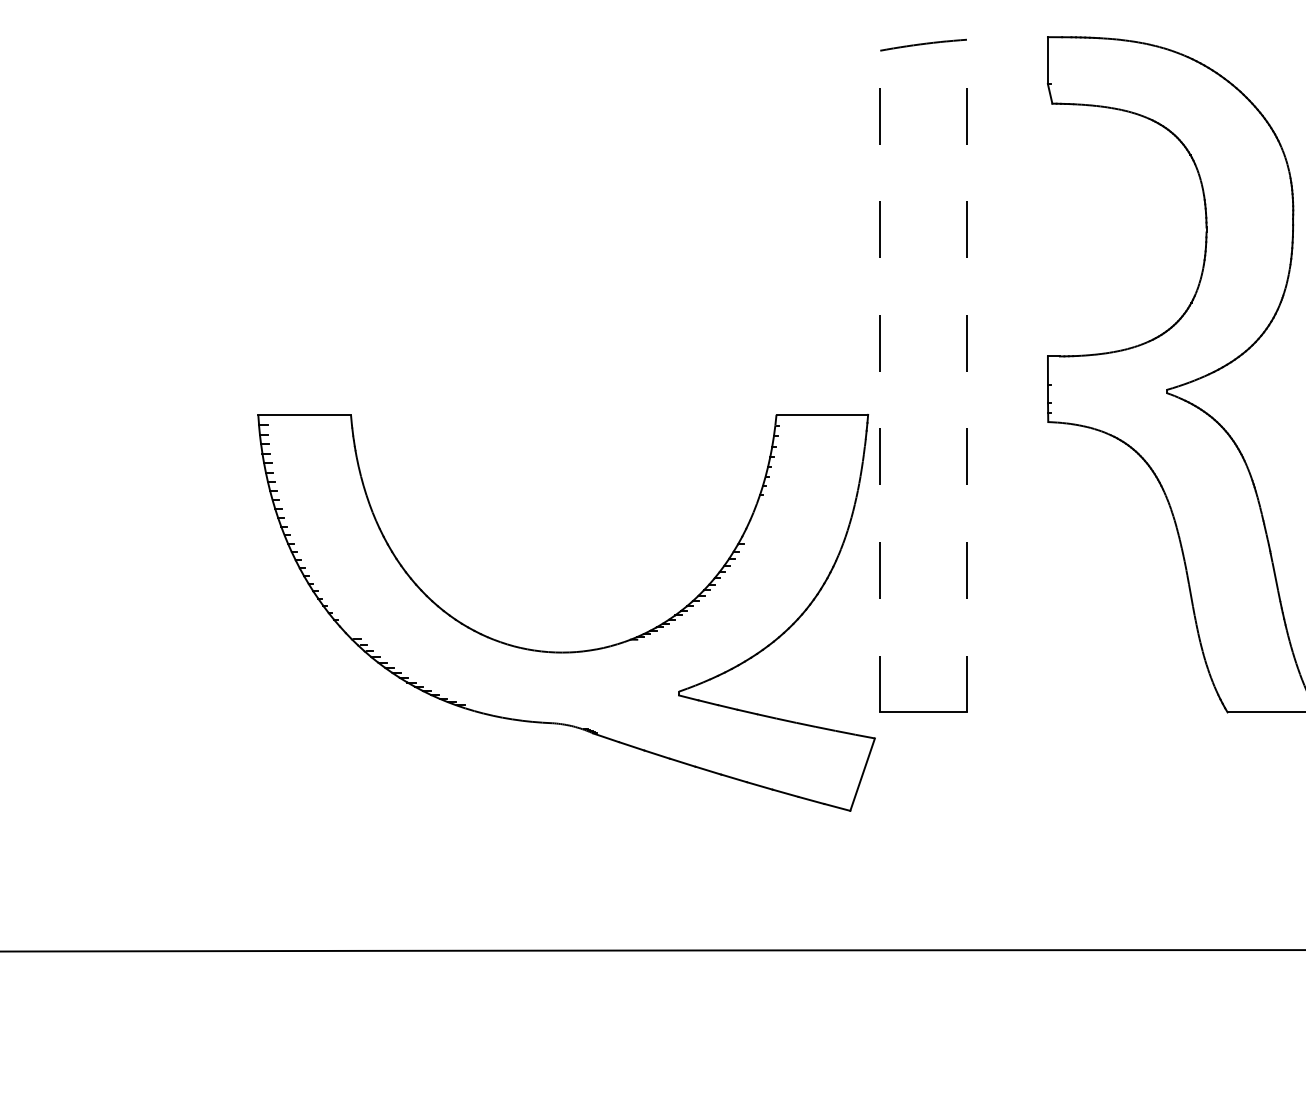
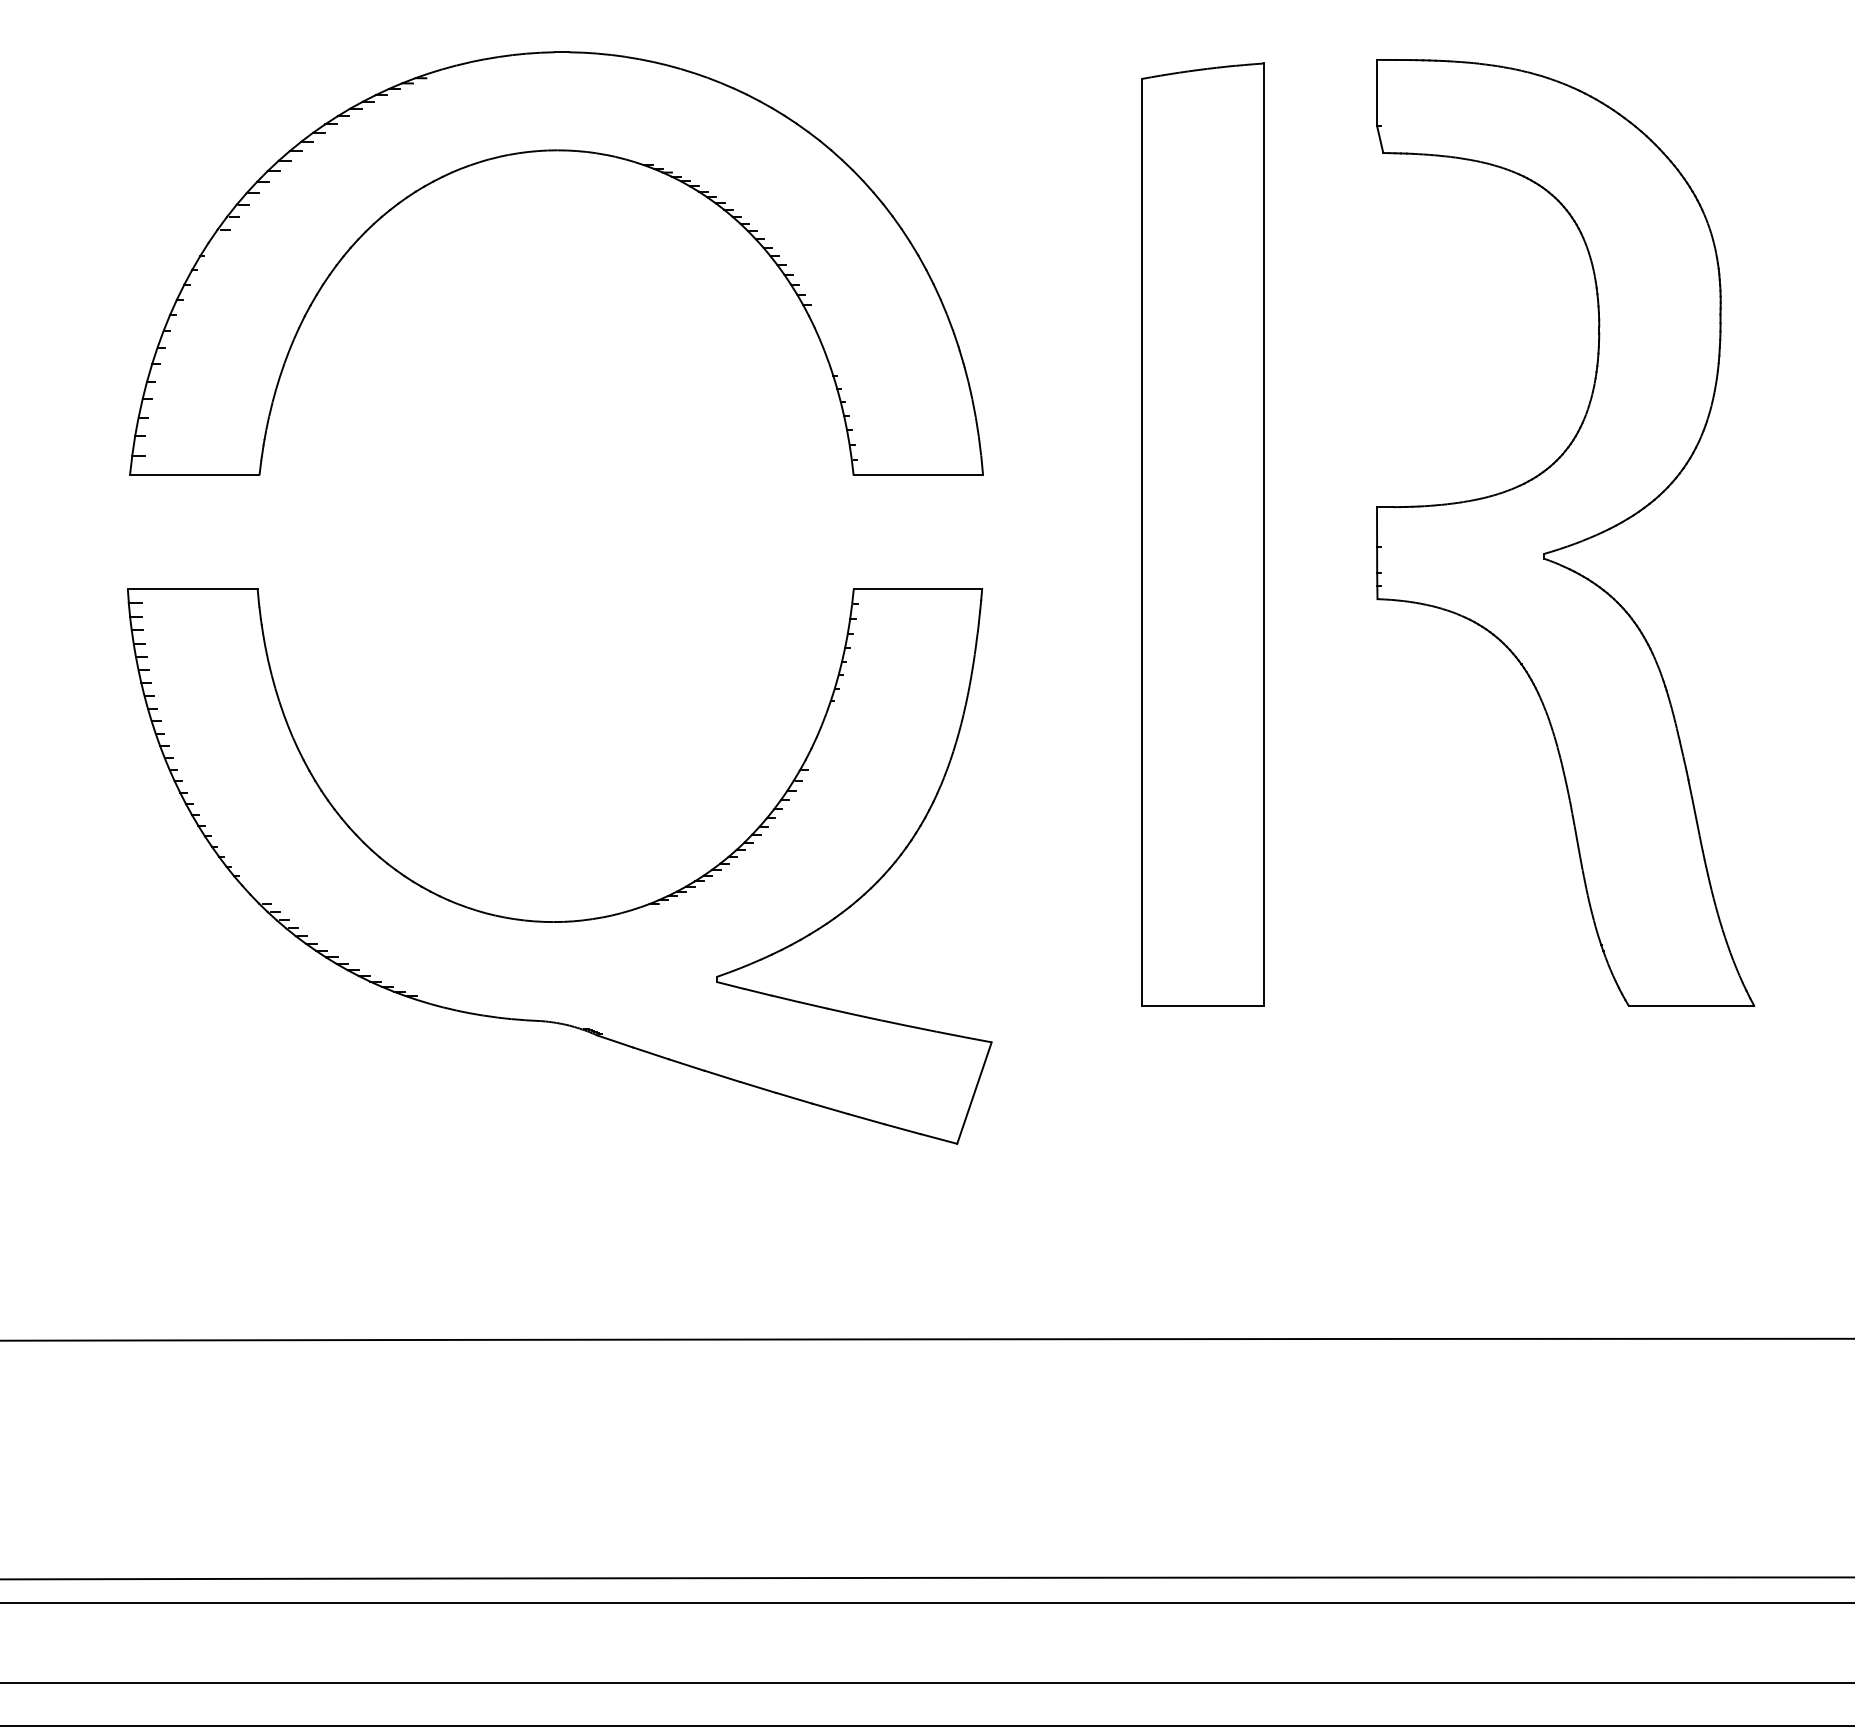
part: (462, 102) -> (556, 151), added
line: (966, 375) -> (1263, 534), dashed -> solid
line: (880, 380) -> (1142, 541), dashed -> solid
part: (570, 651) -> (565, 920), moved

